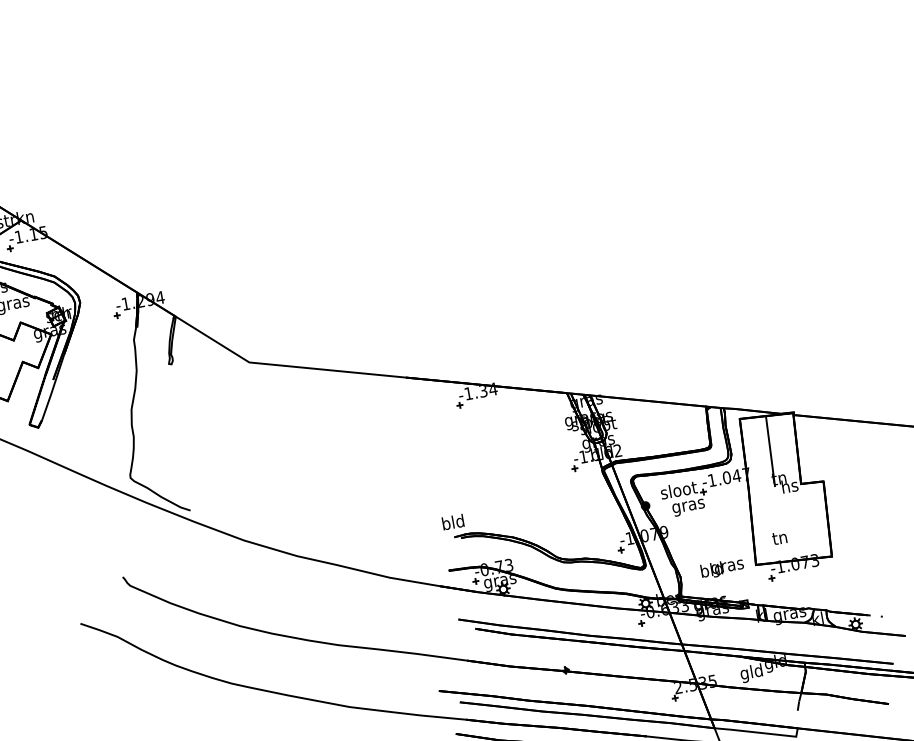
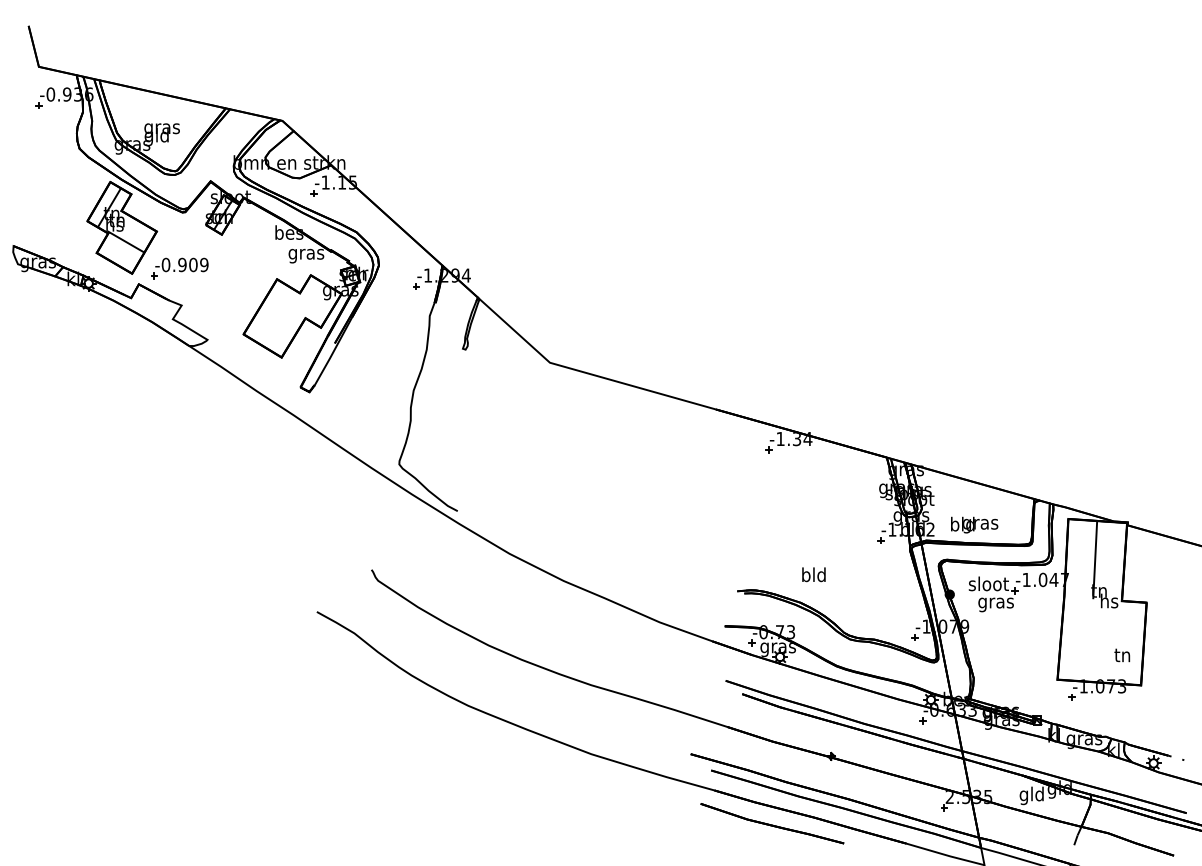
text: (452, 522) -> (813, 574), moved
text: (779, 538) -> (1122, 655), moved
text: (722, 568) -> (974, 524), moved

